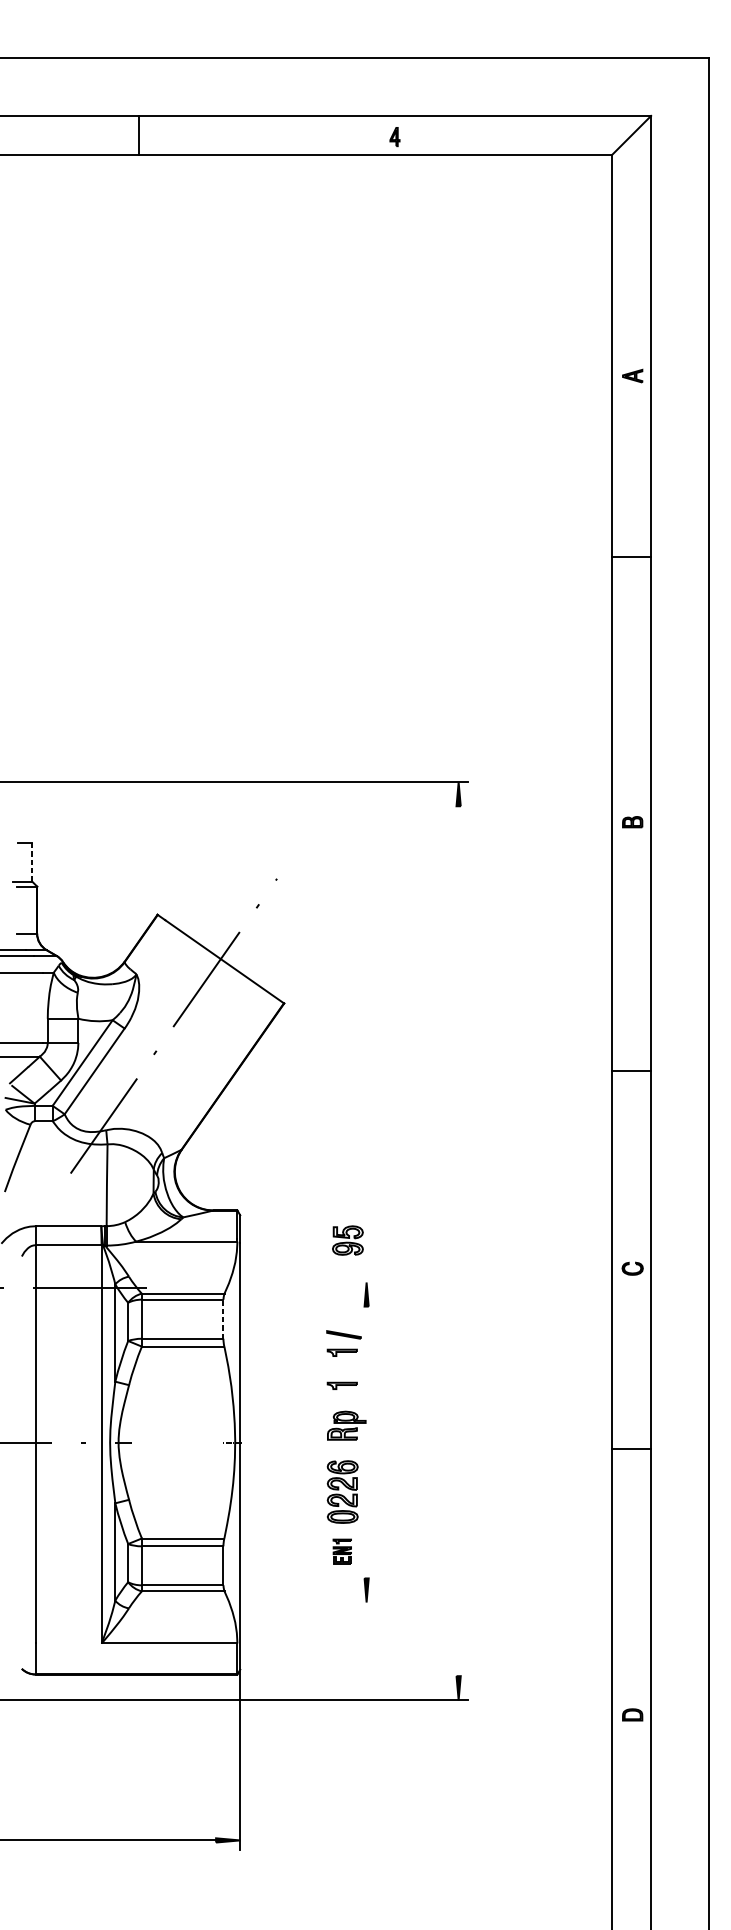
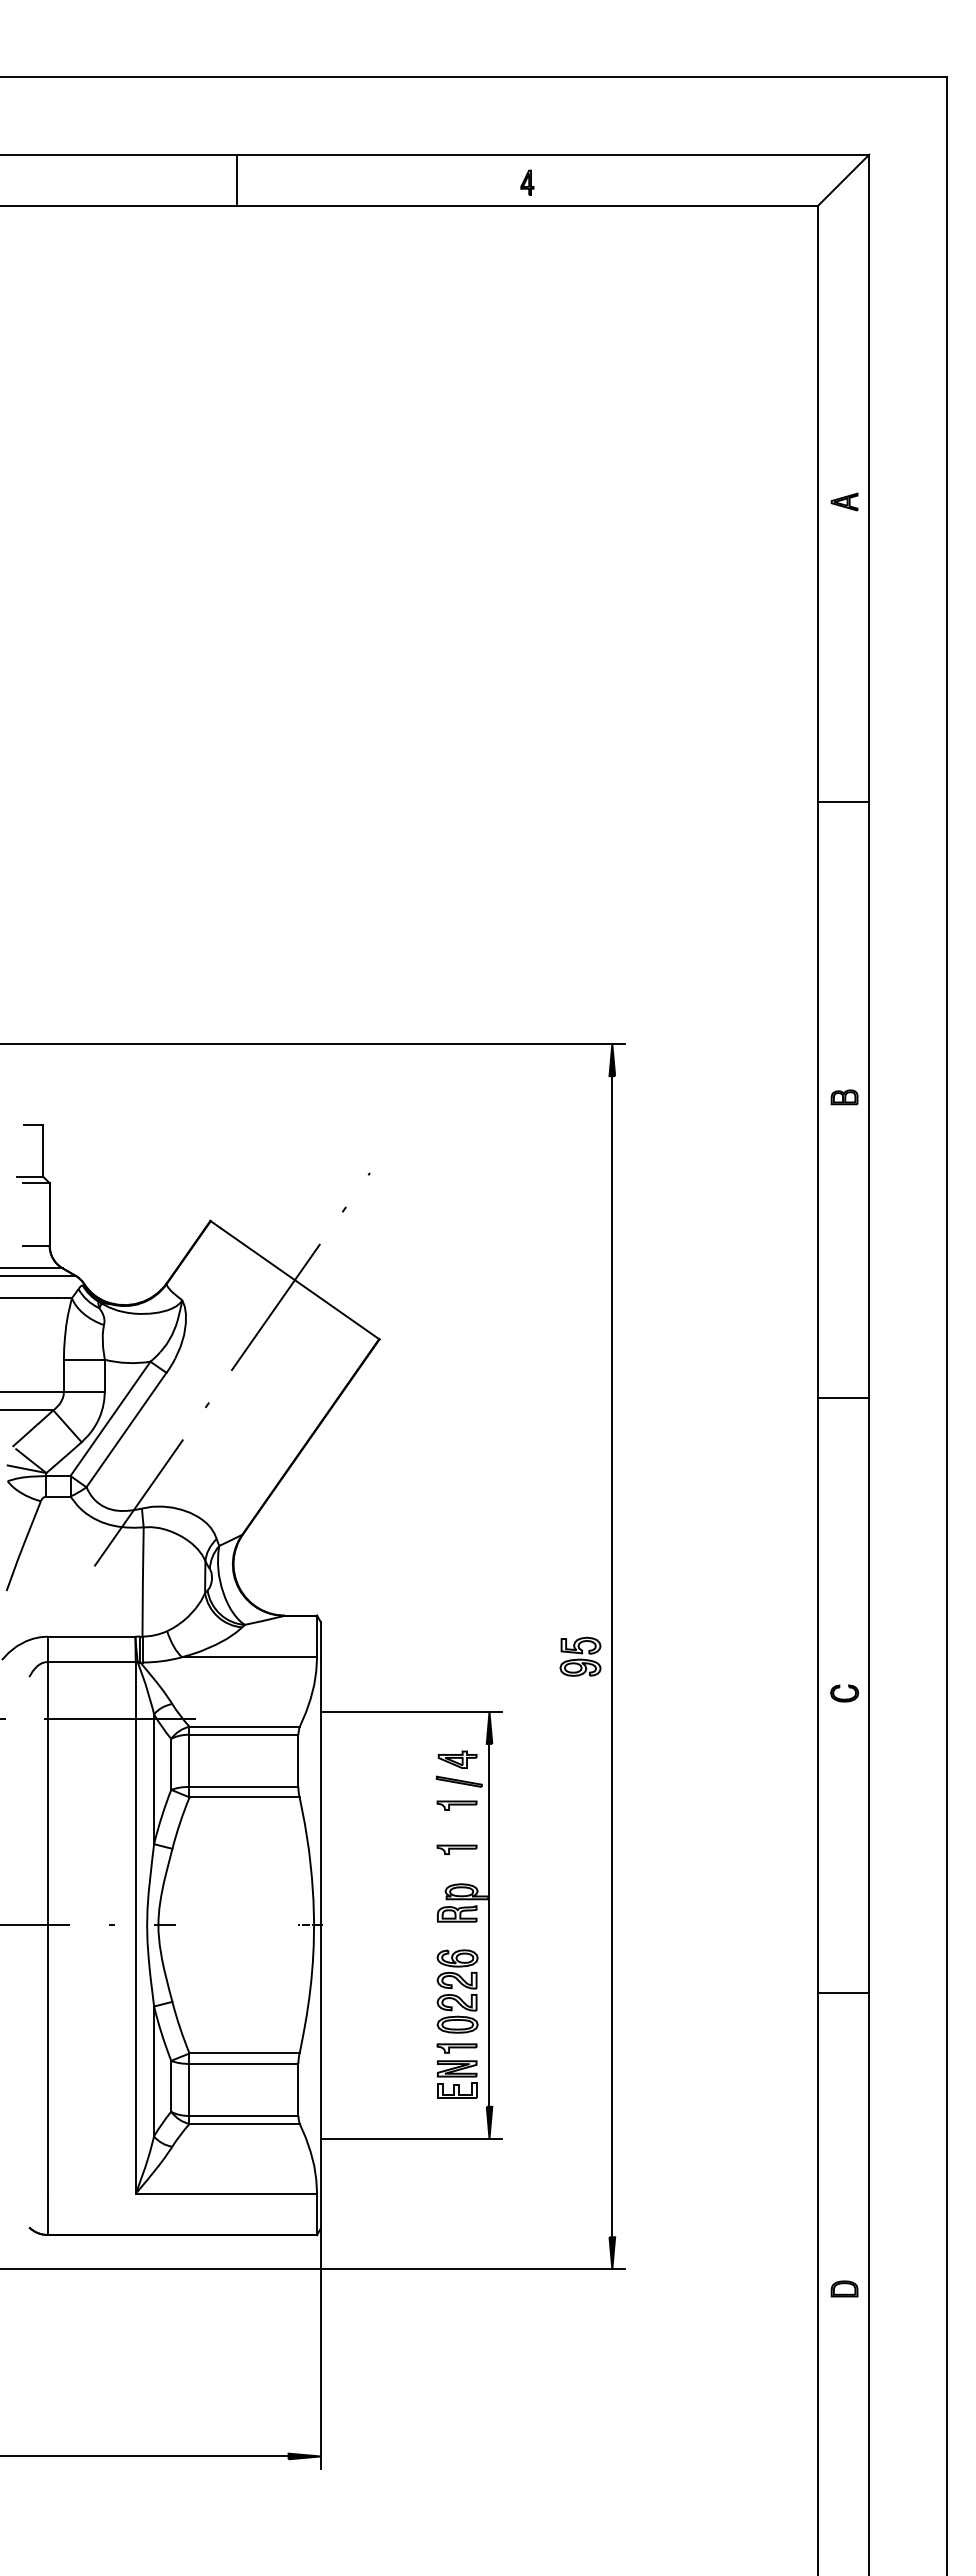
line: (138, 135) -> (236, 180), moved
line: (631, 557) -> (843, 802), moved
line: (32, 862) -> (43, 1151), dashed -> solid
line: (631, 1071) -> (843, 1397), moved
part: (347, 1240) -> (580, 1656), moved
line: (458, 1241) -> (612, 1656), added
line: (308, 1282) -> (411, 1711), added
line: (223, 1318) -> (298, 1760), dashed -> solid
part: (342, 1318) -> (457, 1759), added
line: (366, 1441) -> (489, 1924), added
line: (631, 1449) -> (843, 1993), moved
part: (341, 1551) -> (456, 2070), size x1.67
line: (308, 1602) -> (411, 2138), added

